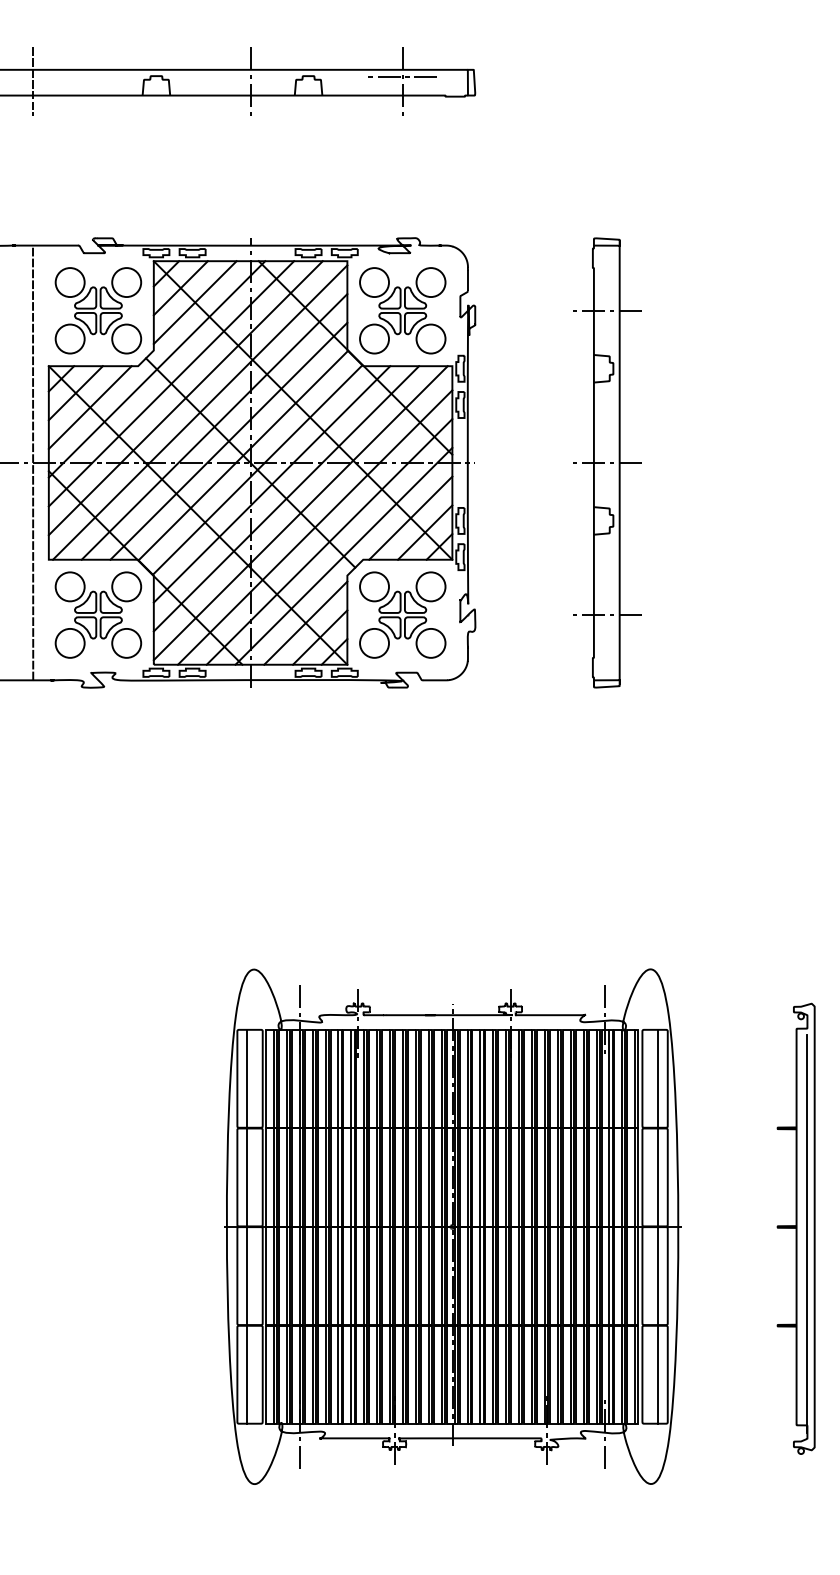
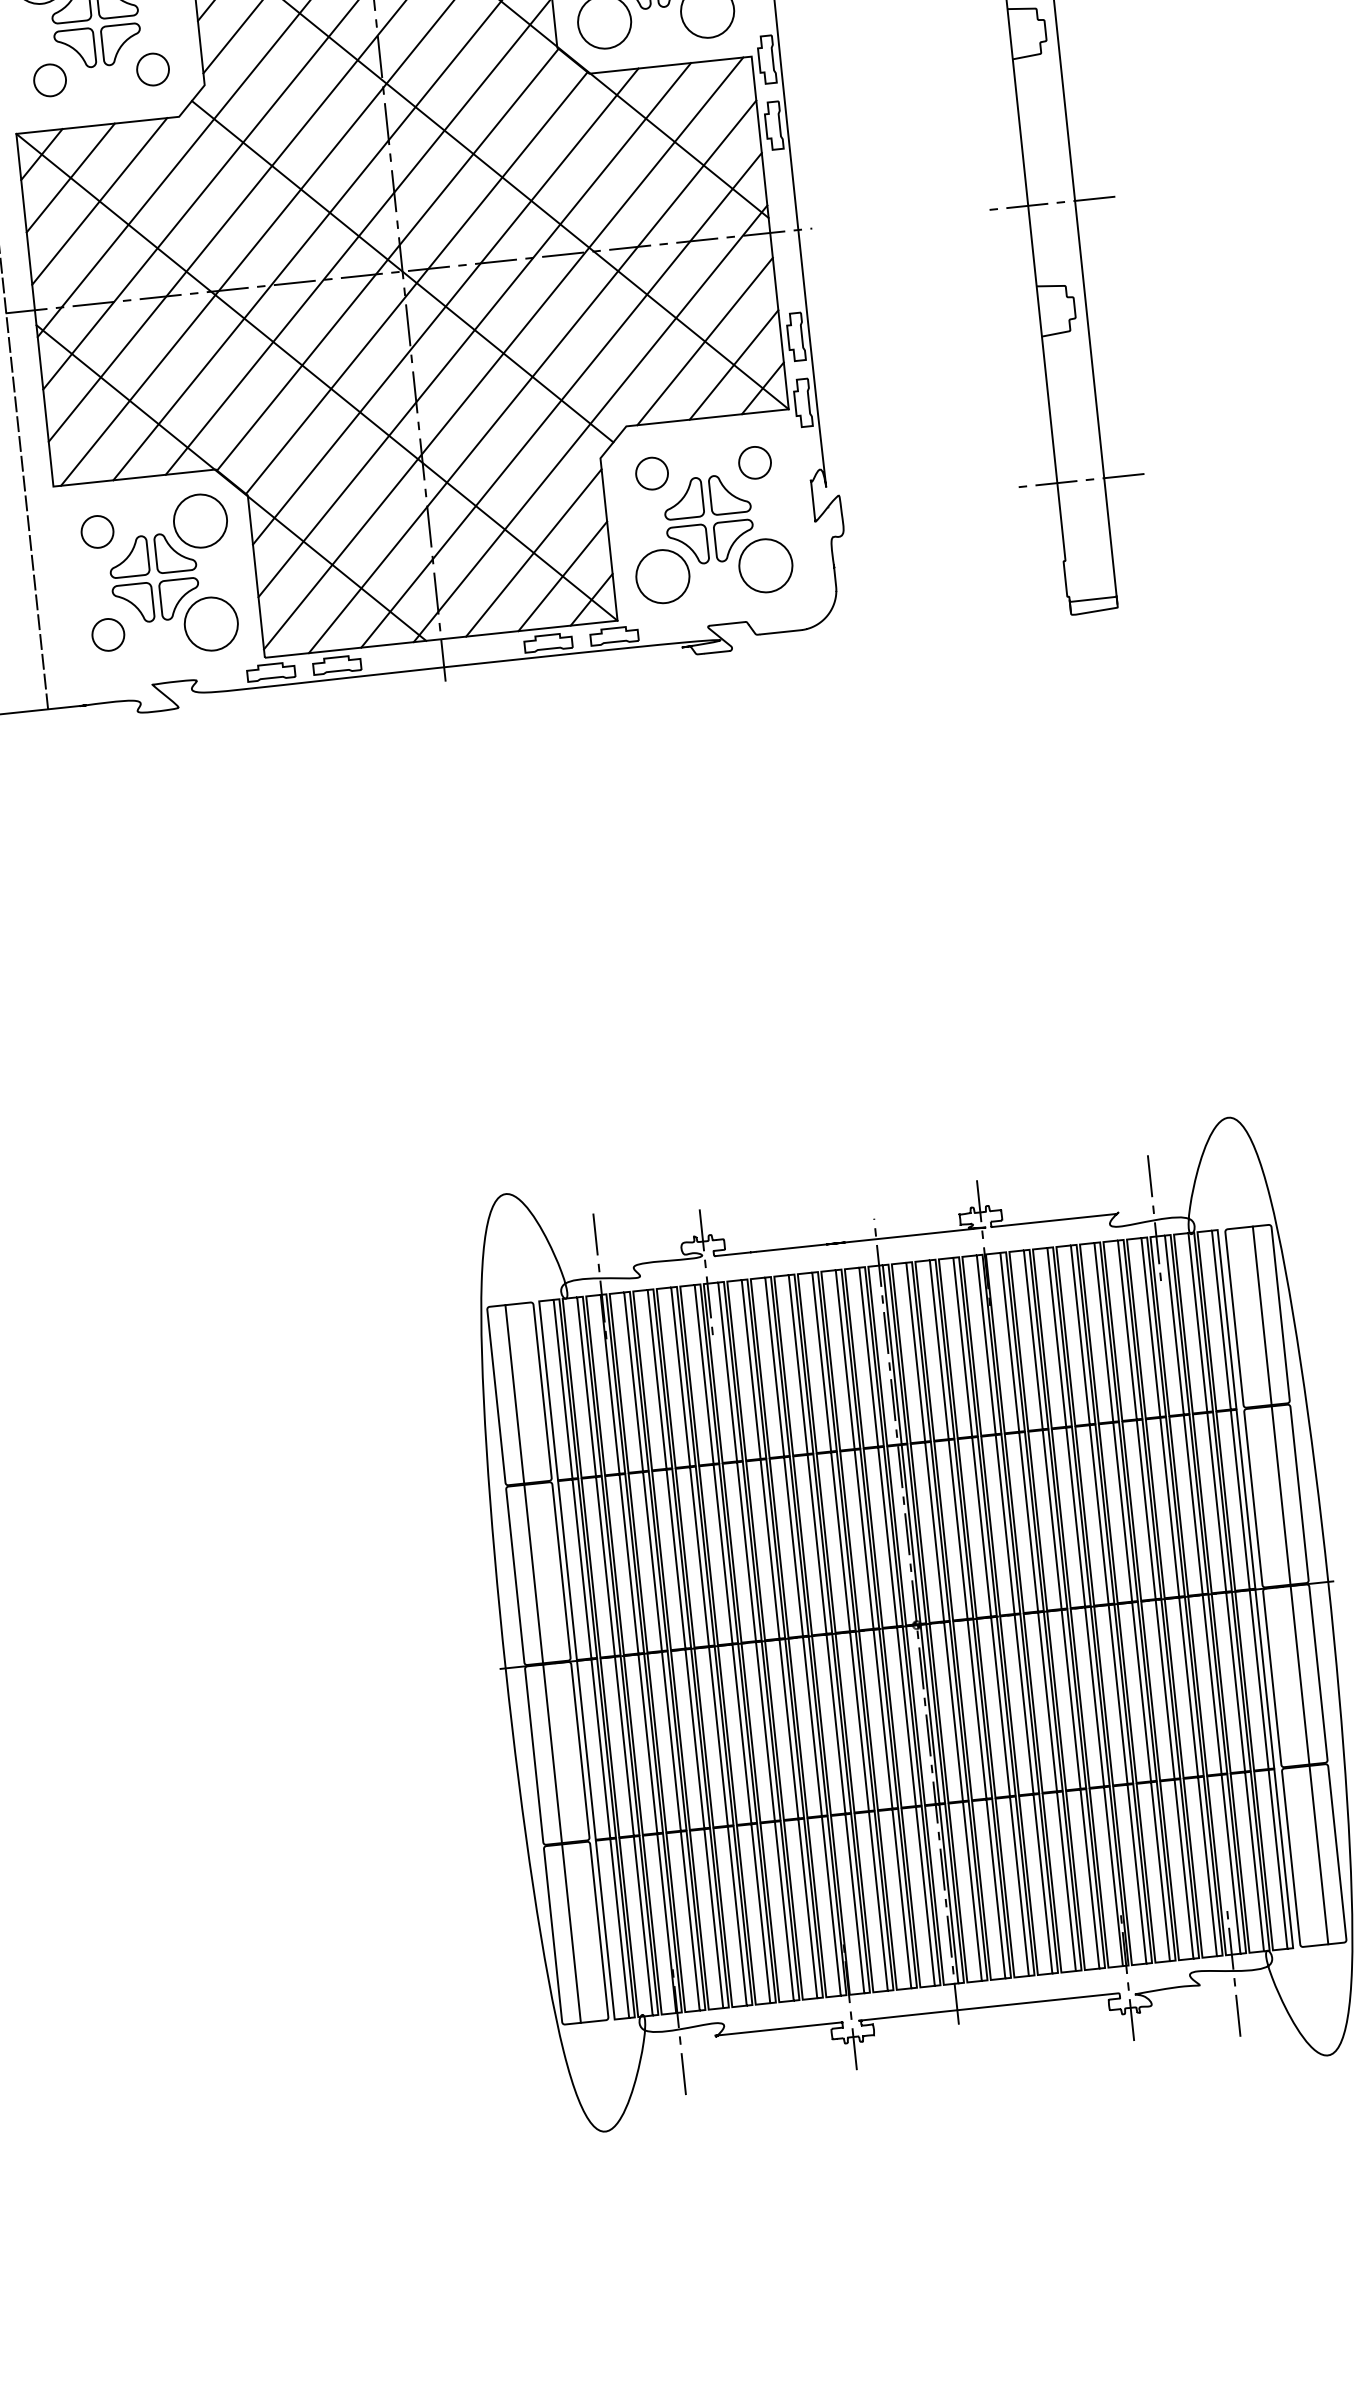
circle: (69, 338) -> (48, 79), size x0.6
circle: (126, 338) -> (152, 68), size x0.6
circle: (69, 586) -> (96, 531), size x0.6
circle: (374, 586) -> (651, 472), size x0.6
circle: (430, 586) -> (754, 462), size x0.6
circle: (69, 642) -> (106, 633), size x0.6

